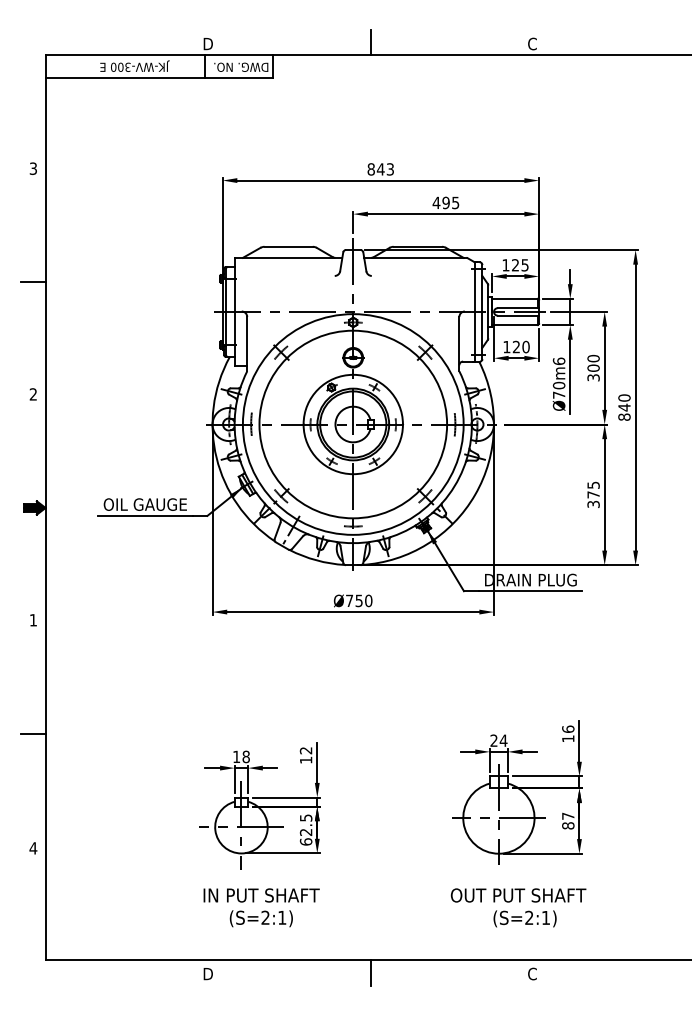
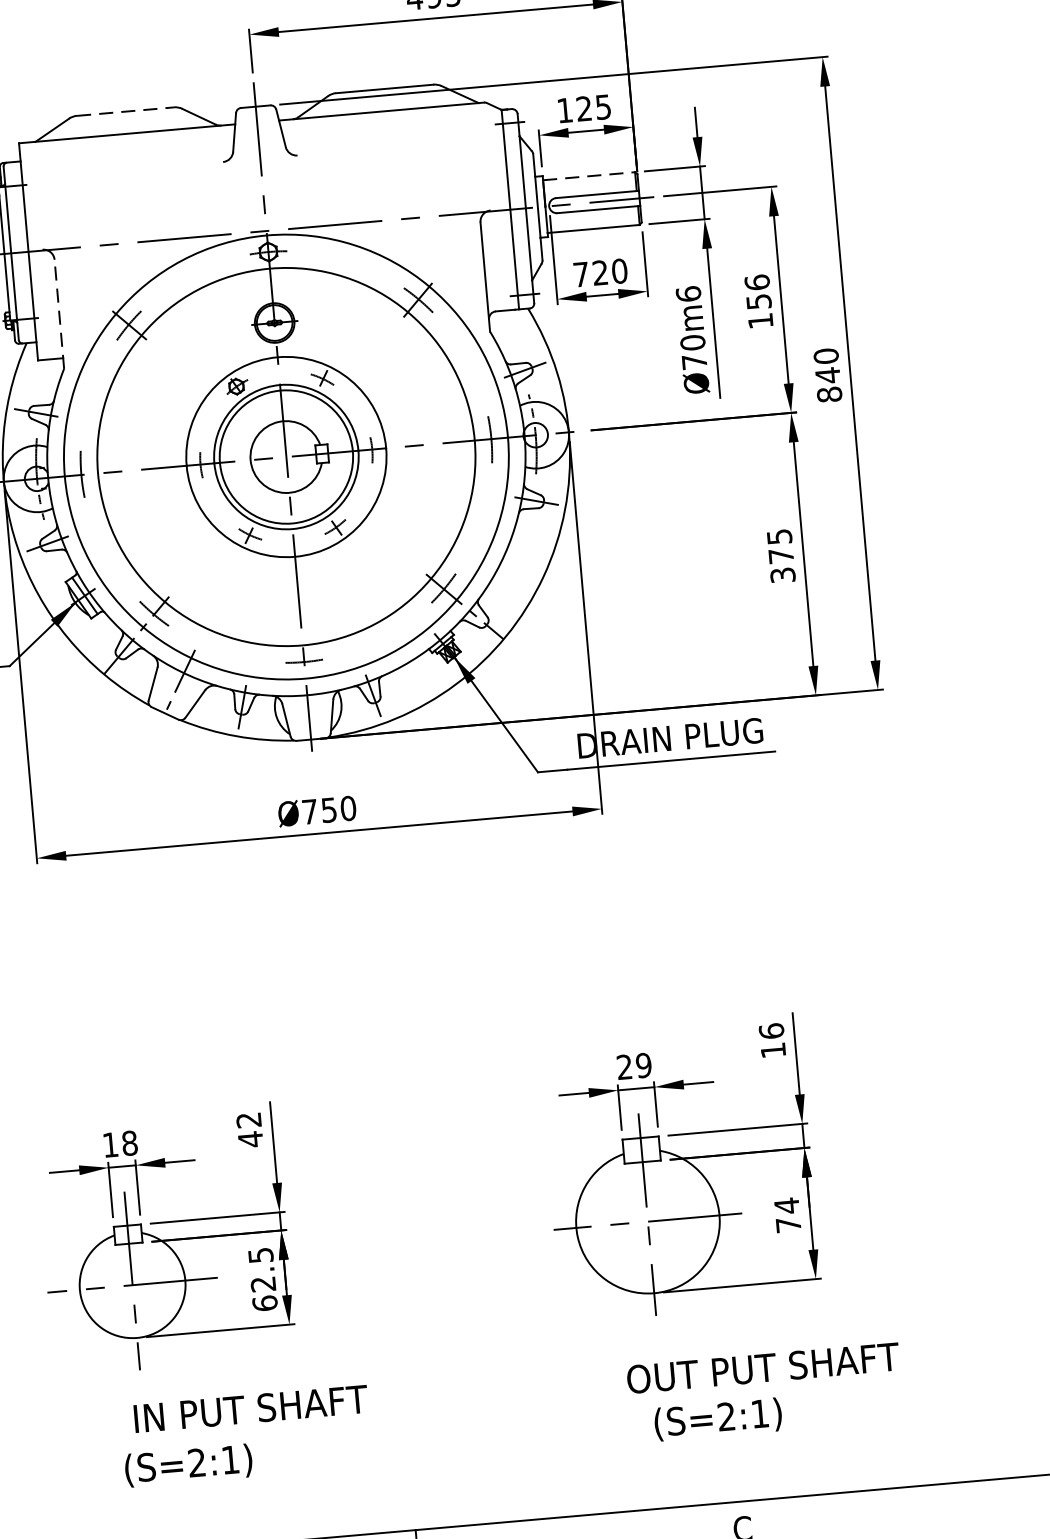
line: (289, 246) -> (127, 110), solid -> dashed
line: (515, 298) -> (589, 175), solid -> dashed
line: (247, 343) -> (59, 312), solid -> dashed
text: (506, 347) -> (580, 275), 120 -> 720
text: (593, 367) -> (758, 300), 300 -> 156
text: (503, 740) -> (643, 1065), 24 -> 29
text: (306, 760) -> (251, 1139), 12 -> 42
text: (568, 820) -> (788, 1214), 87 -> 74
text: (261, 895) -> (250, 1409), moved
text: (518, 895) -> (763, 1368), moved

